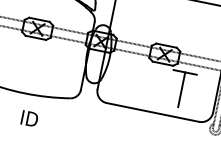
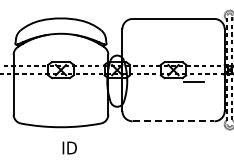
line: (182, 89) -> (194, 96), removed
line: (152, 112) -> (173, 121), solid -> dashed

